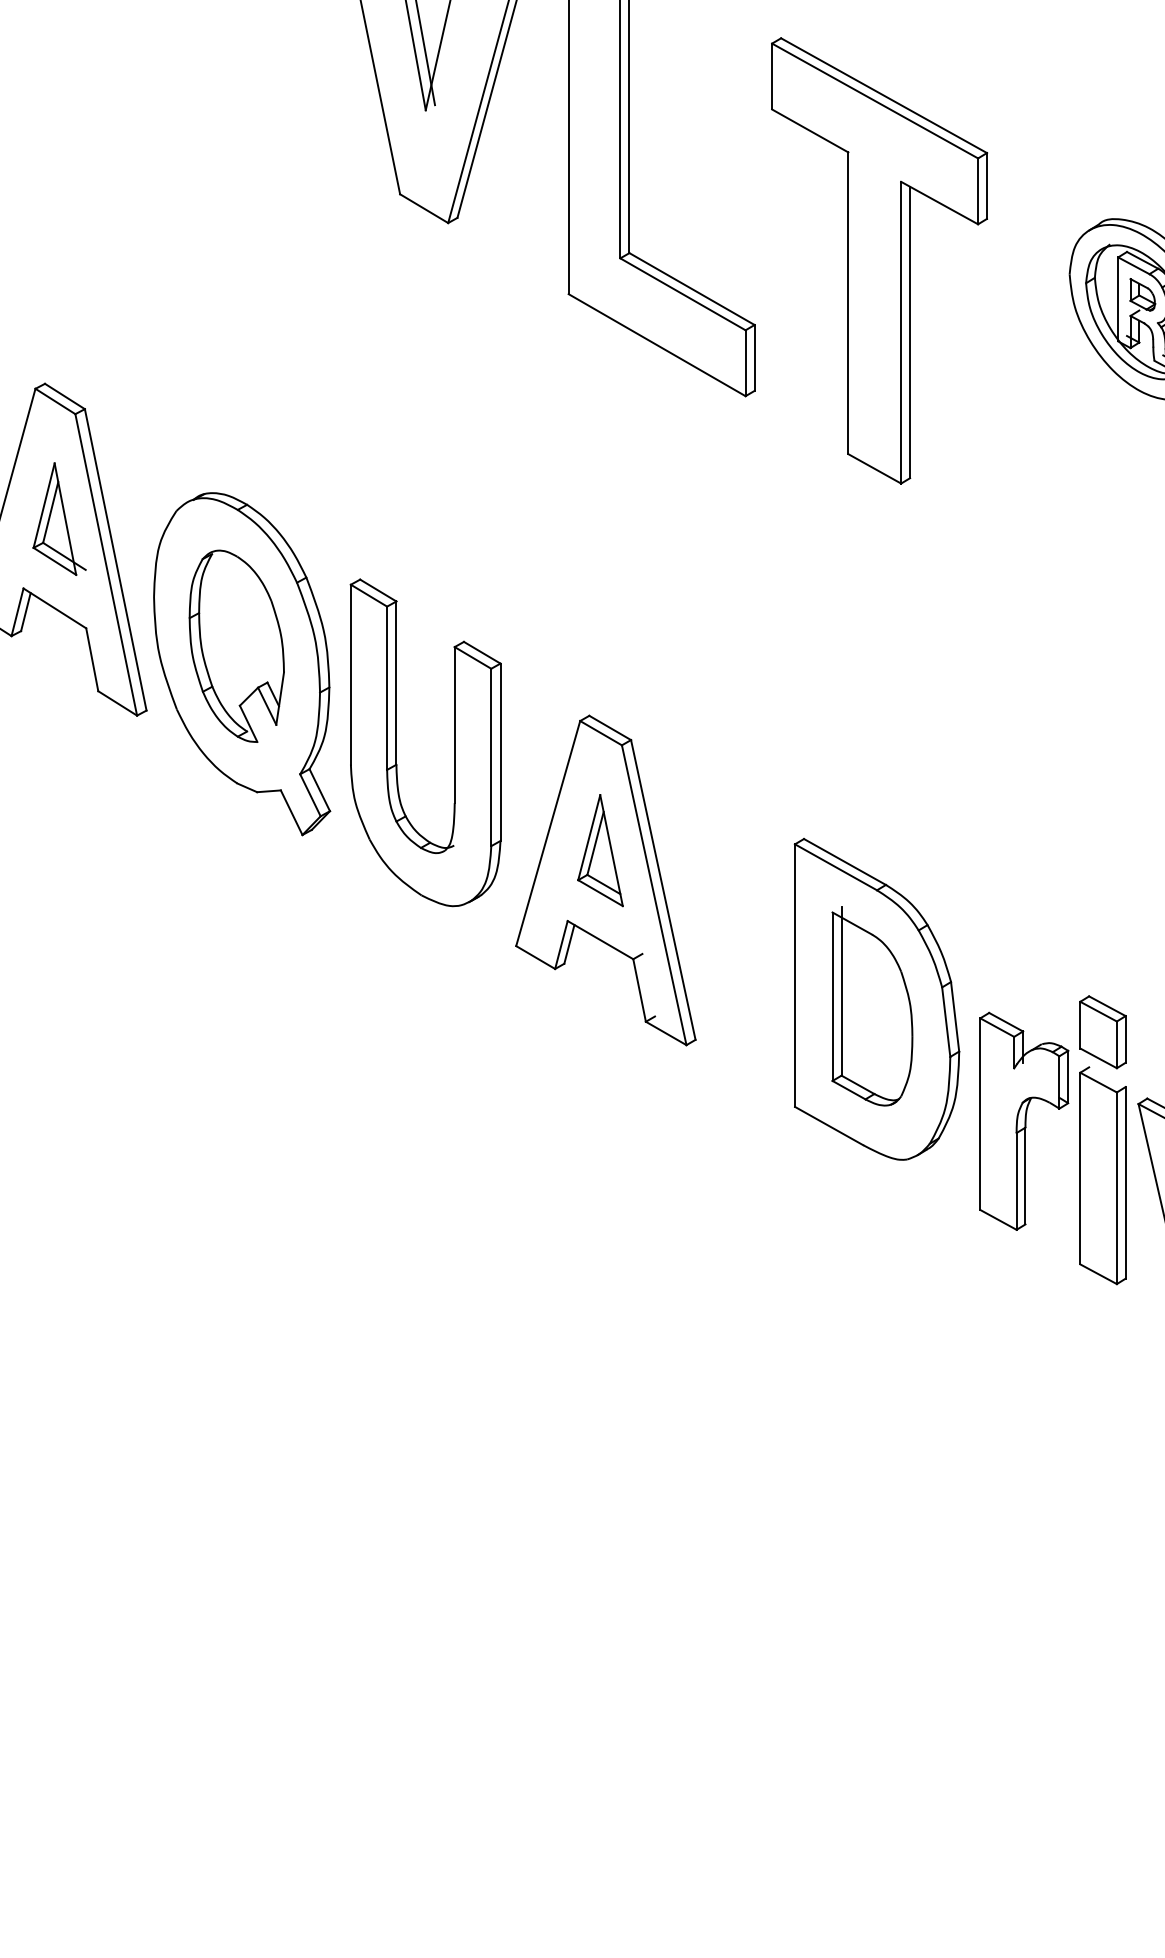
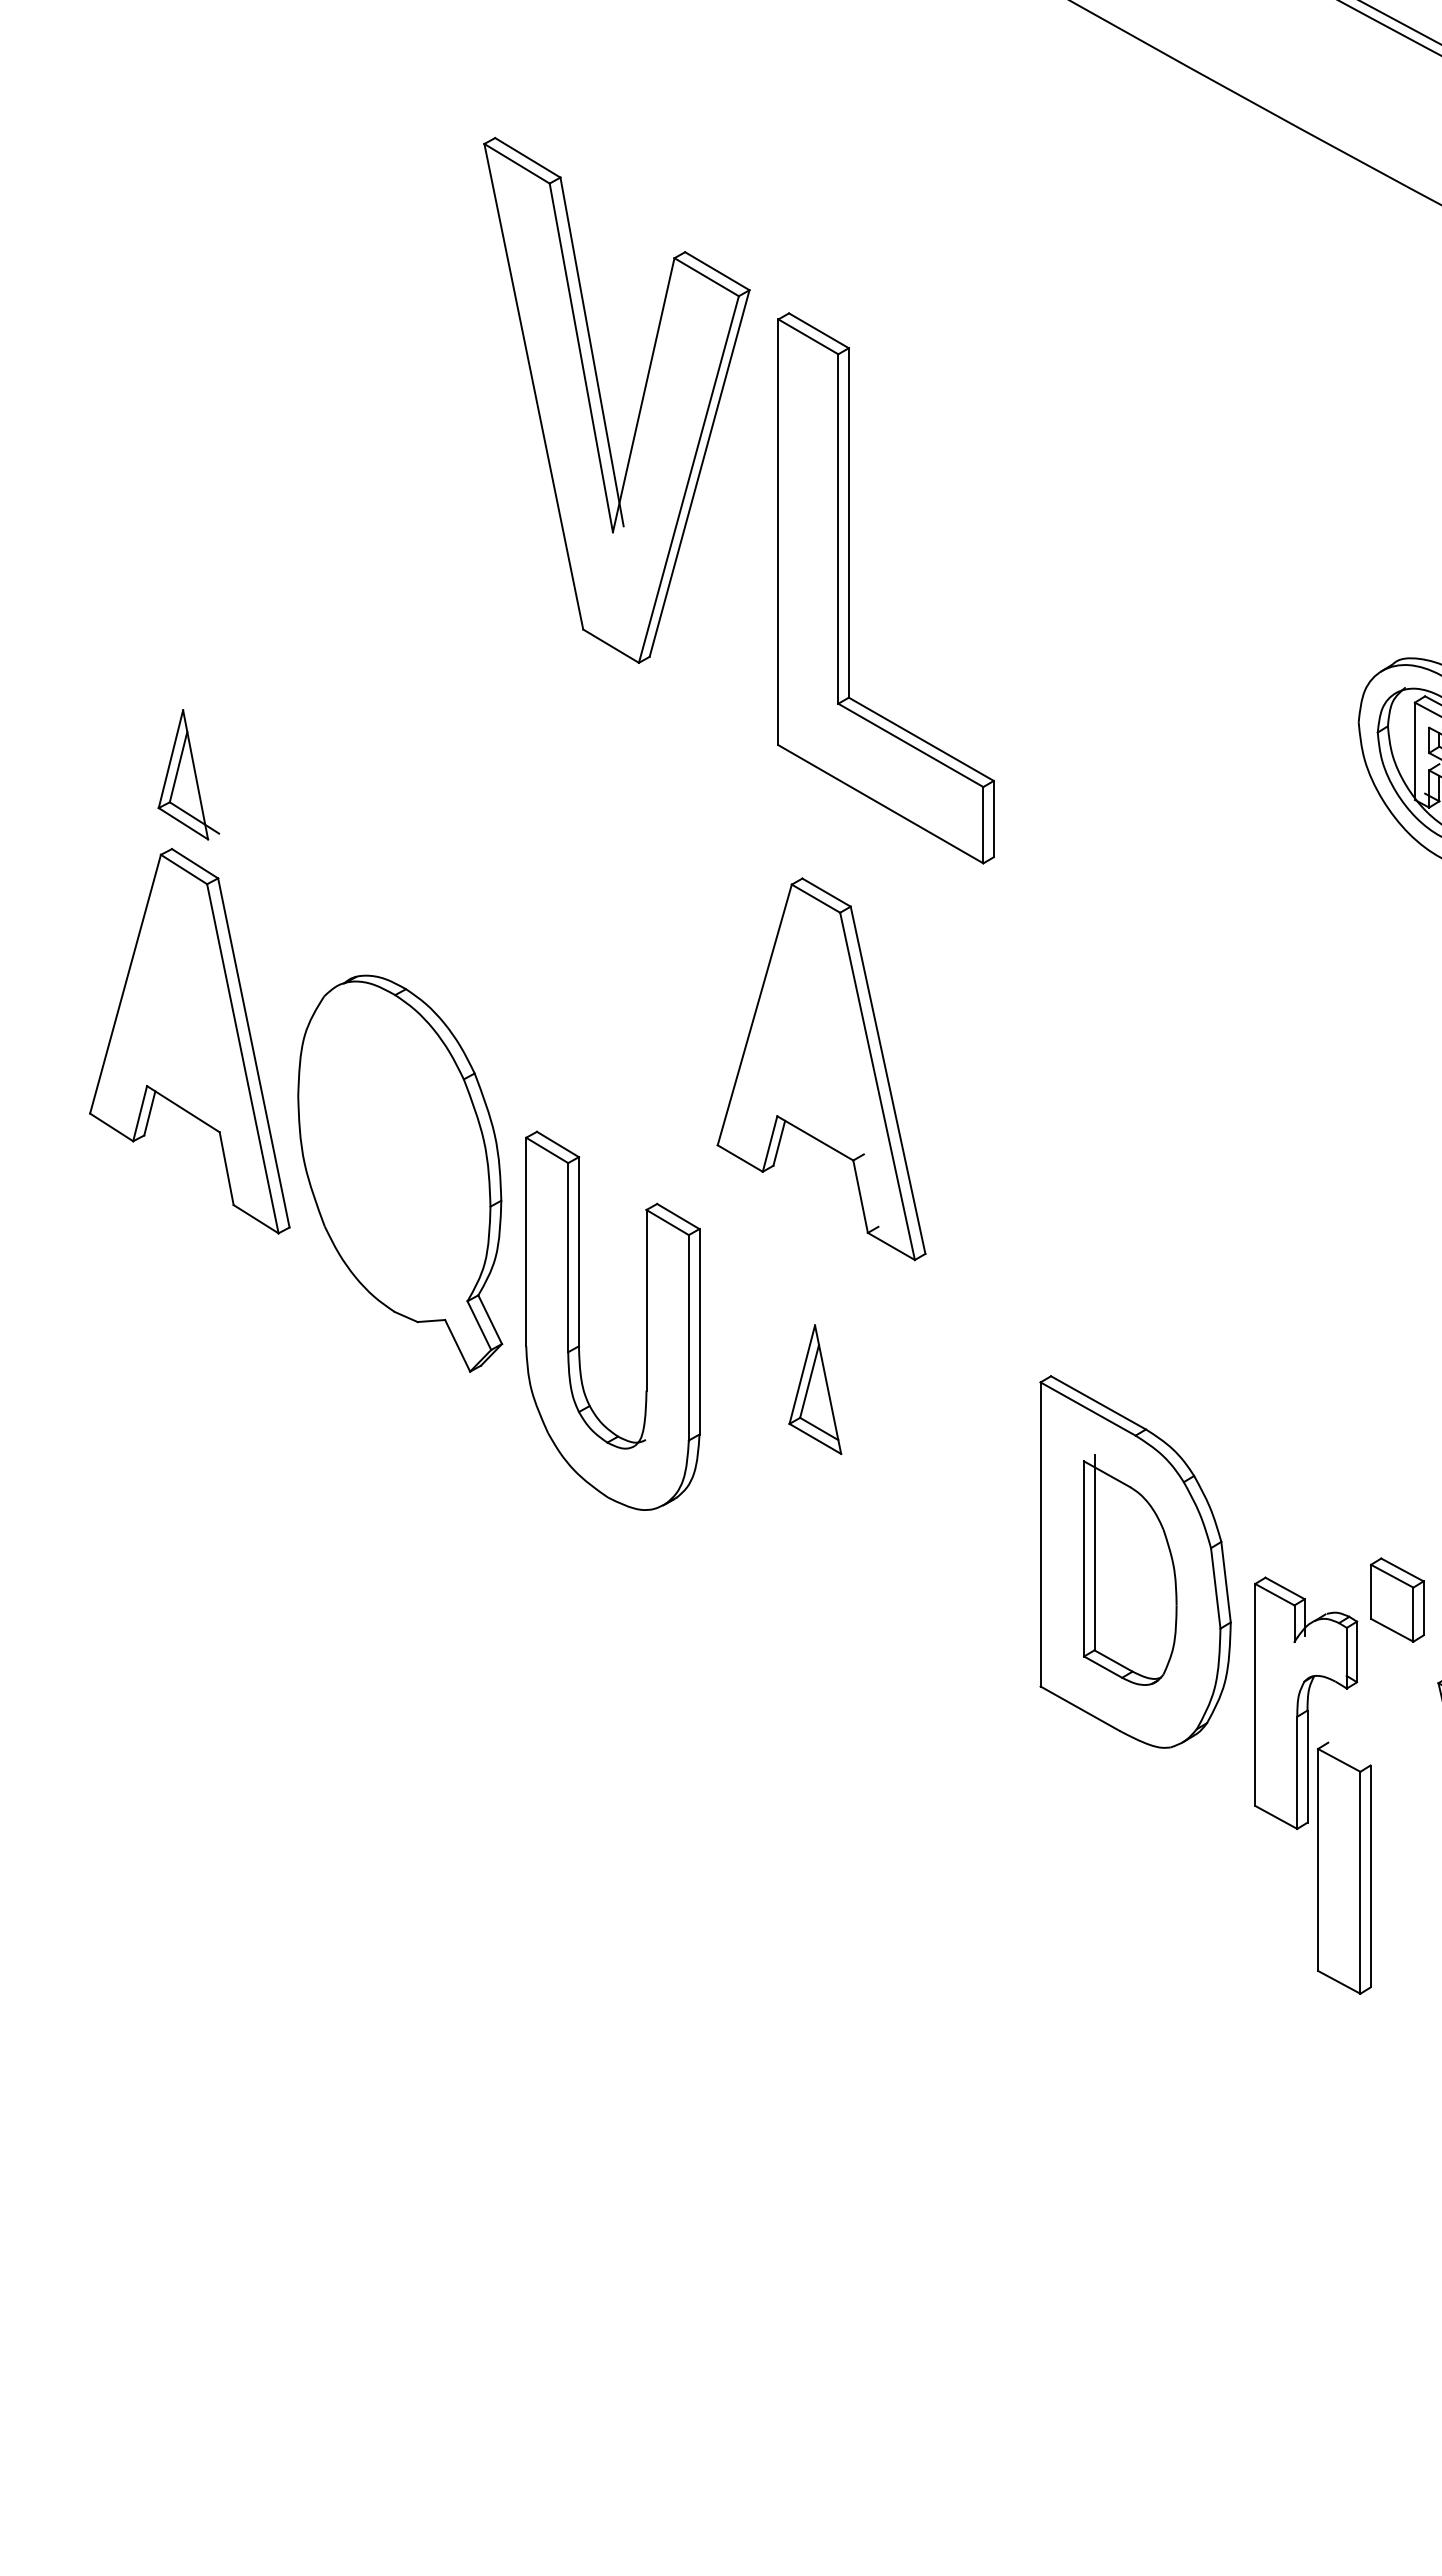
part: (879, 260) -> (1138, 706), removed
part: (59, 518) -> (188, 774), moved
part: (236, 645) -> (393, 1152), removed
part: (396, 742) -> (579, 1320), moved
part: (605, 880) -> (821, 1069), moved
part: (1103, 1175) -> (1344, 1867), moved

